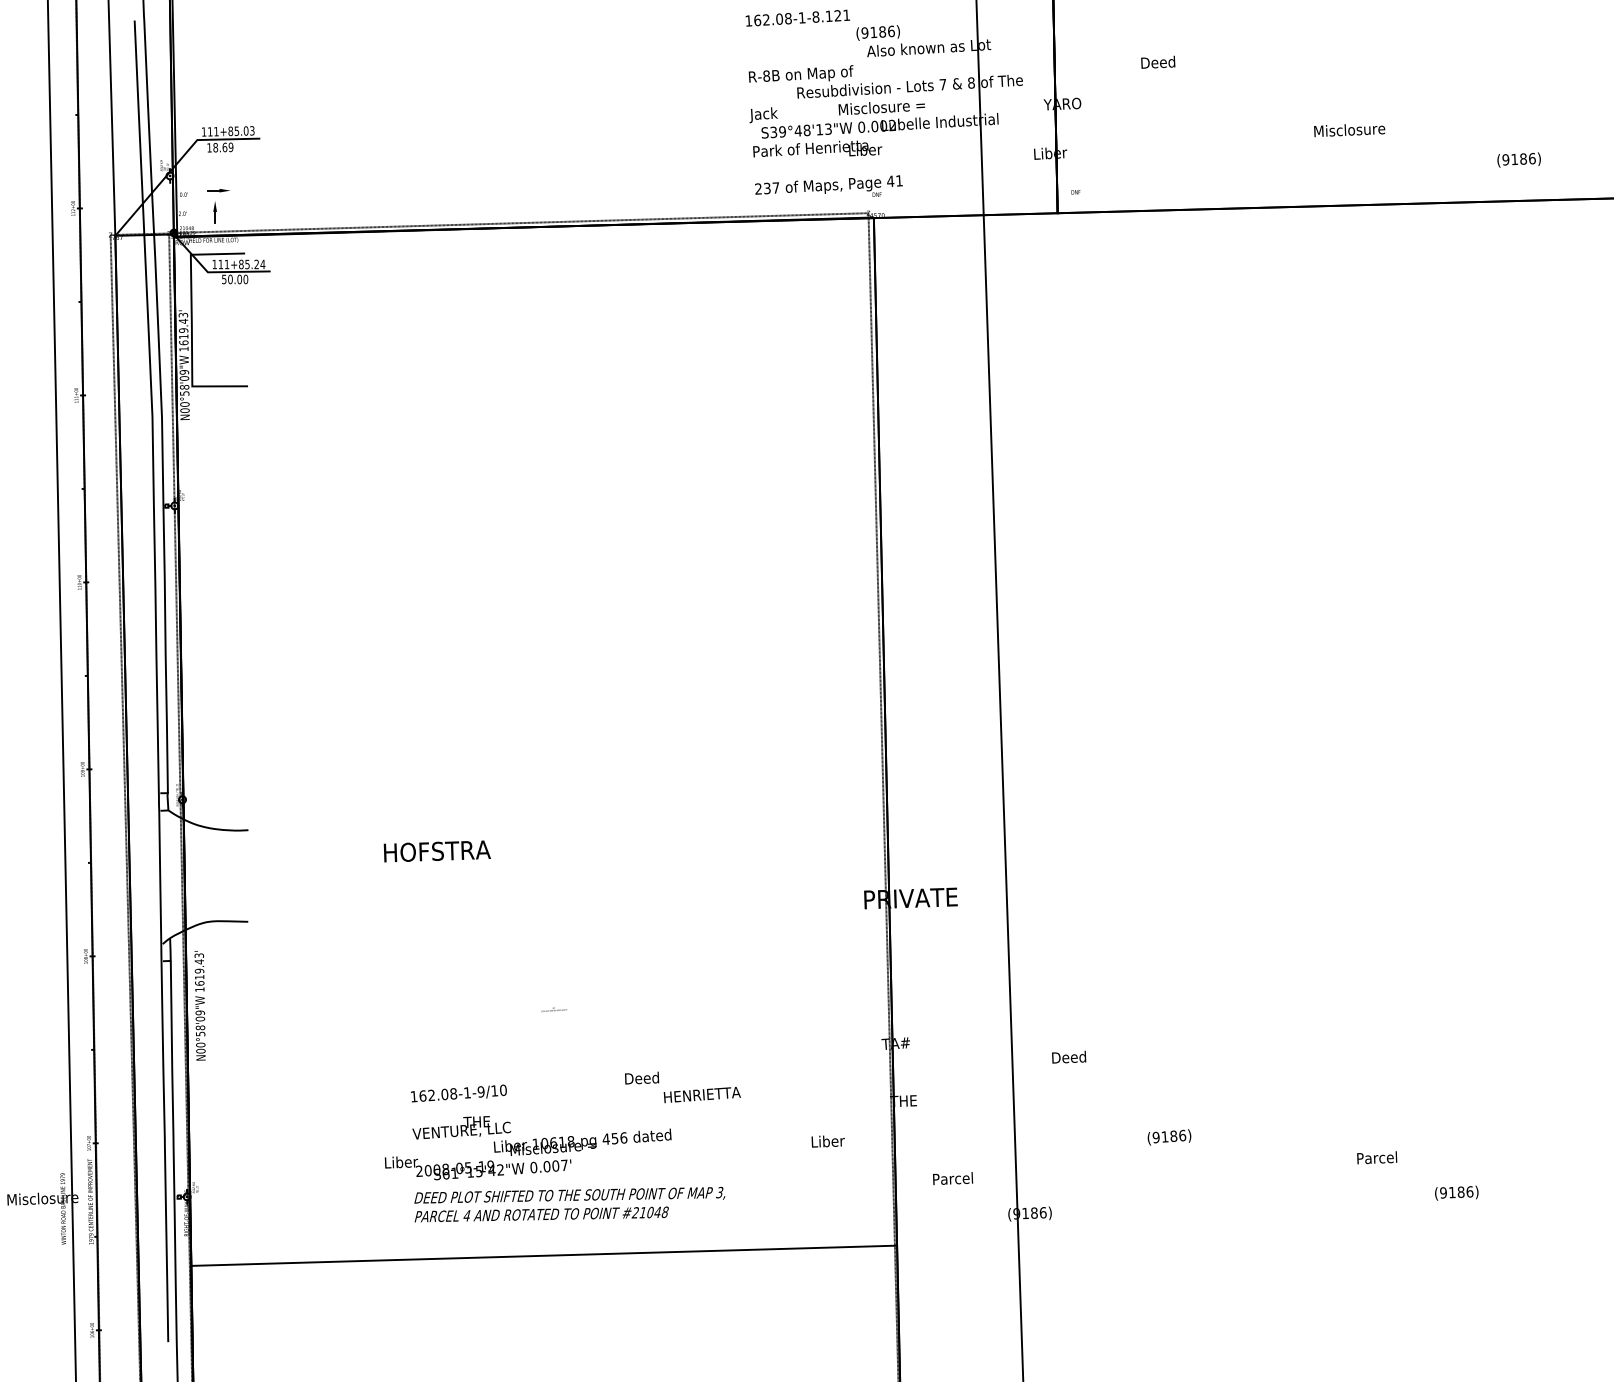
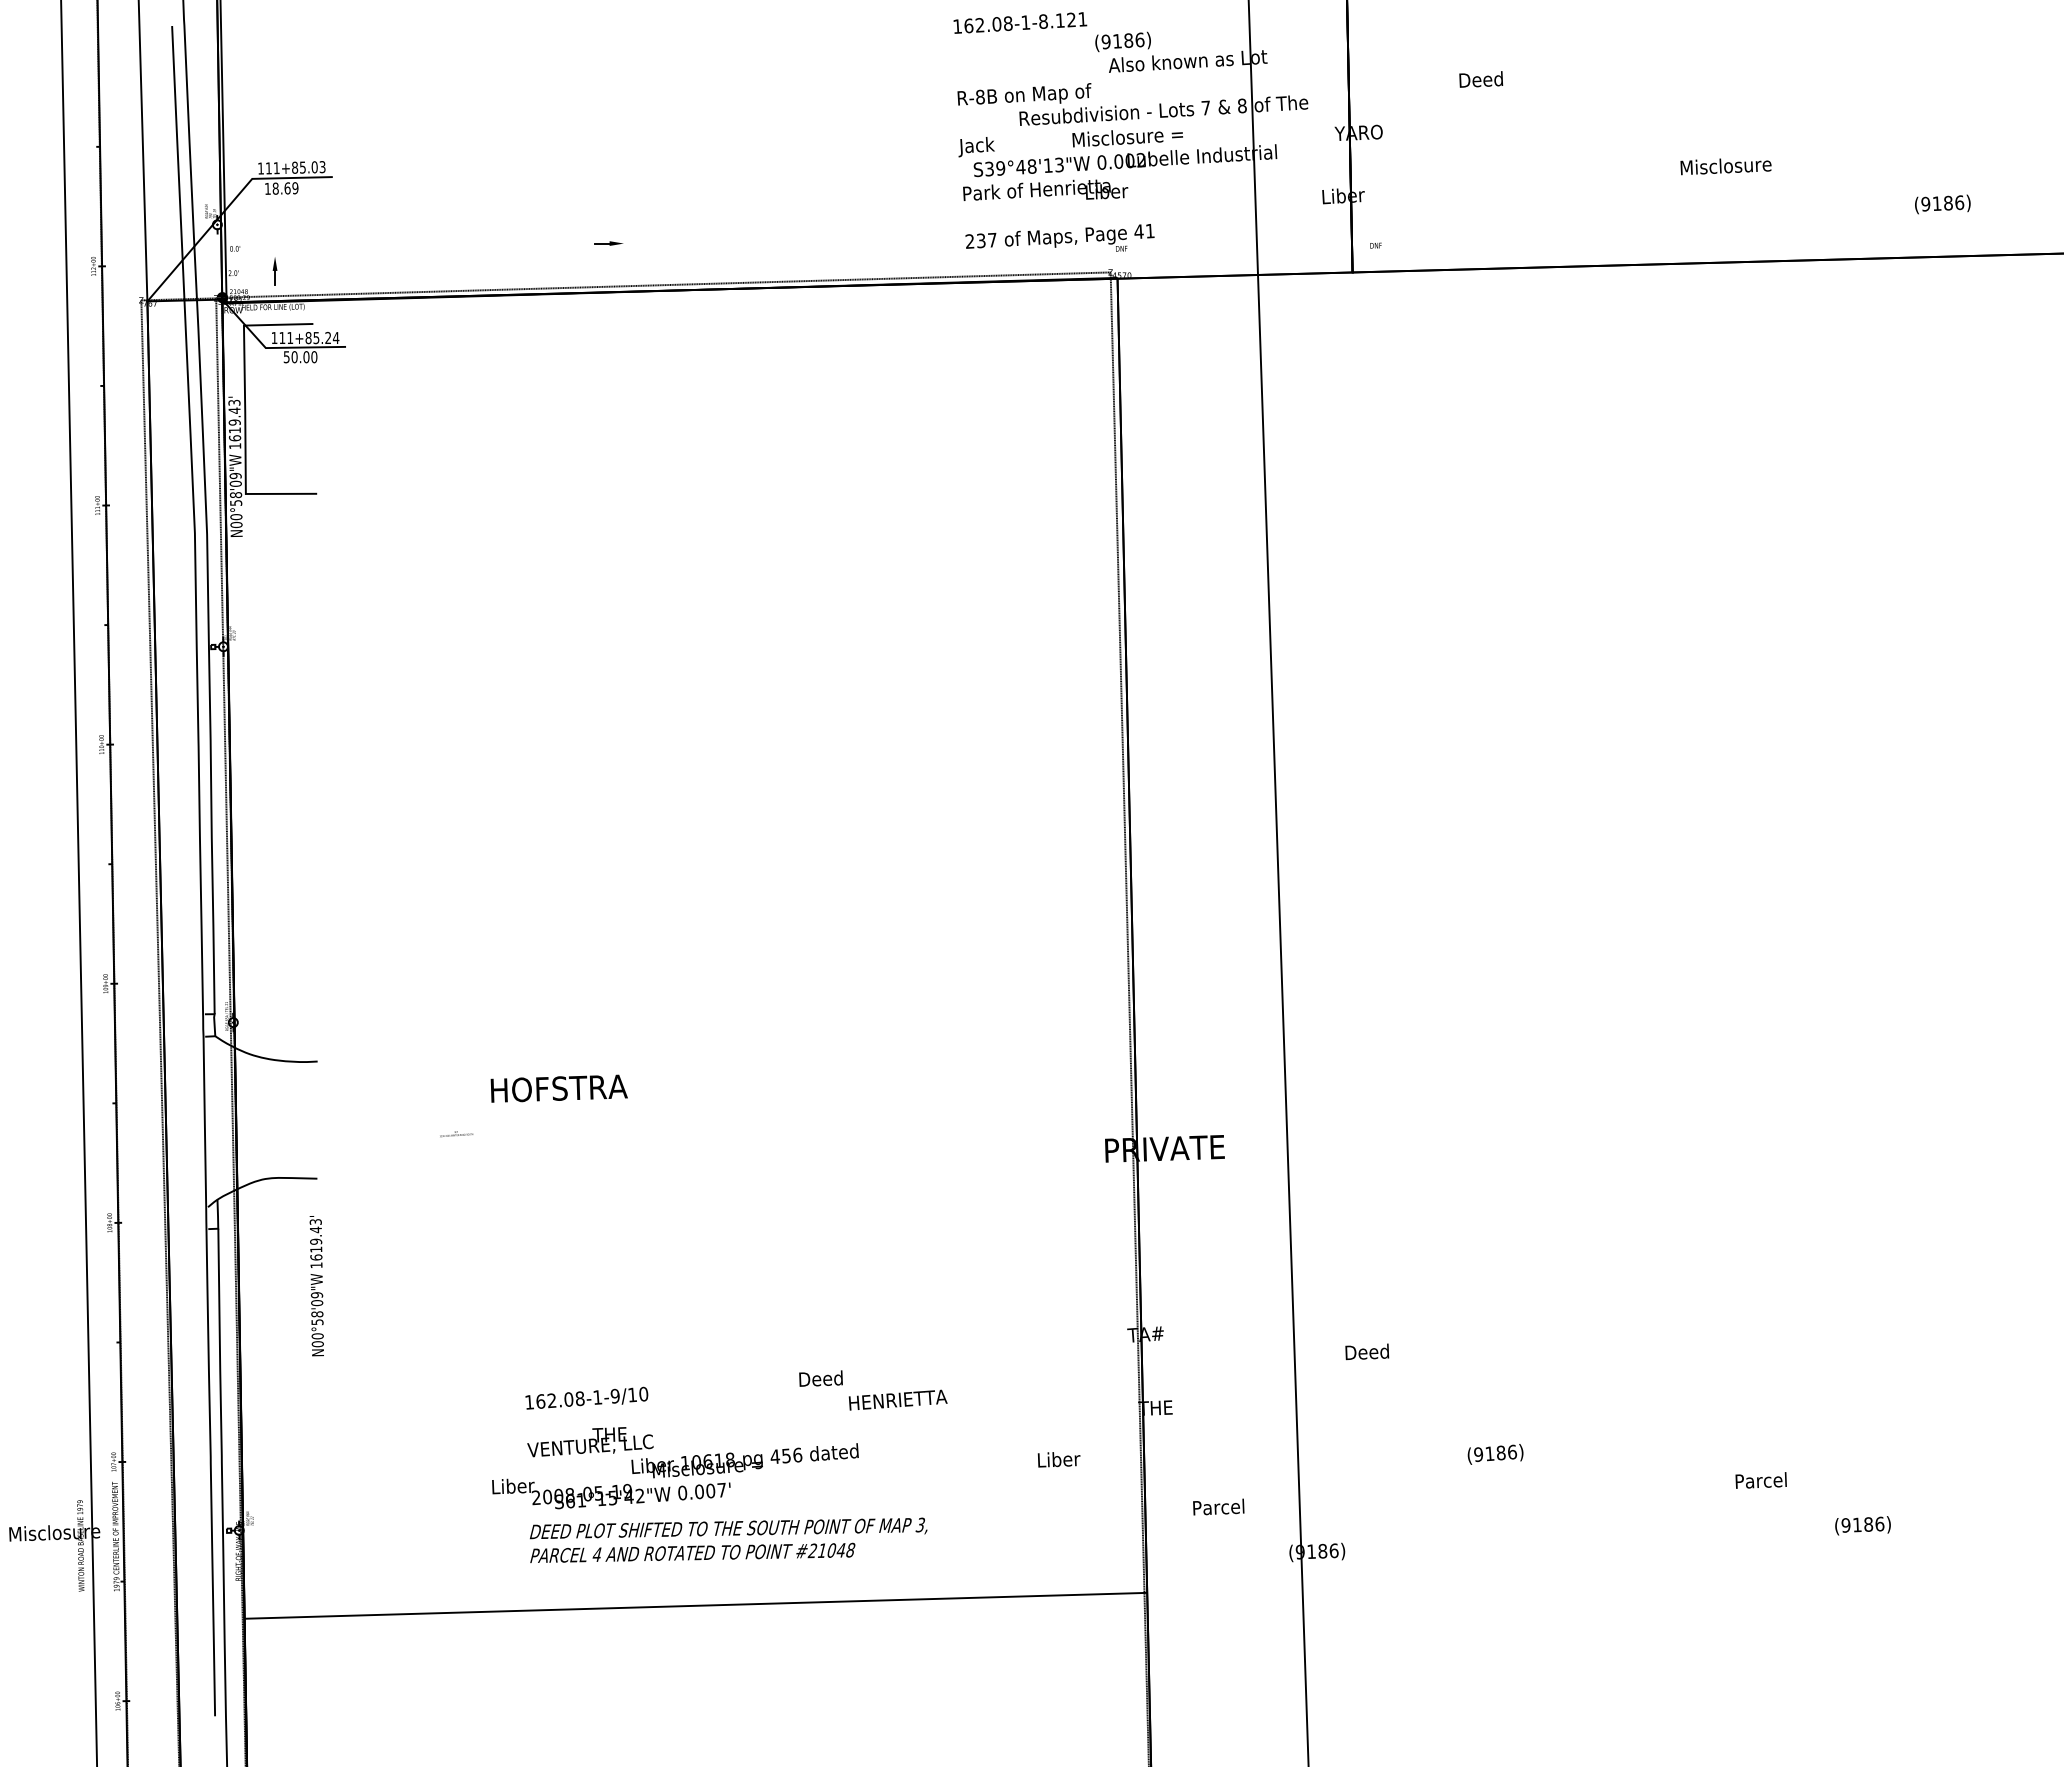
part: (218, 190) -> (608, 243), moved
text: (199, 1006) -> (316, 1286), moved
text: (554, 1010) -> (456, 1134), moved

